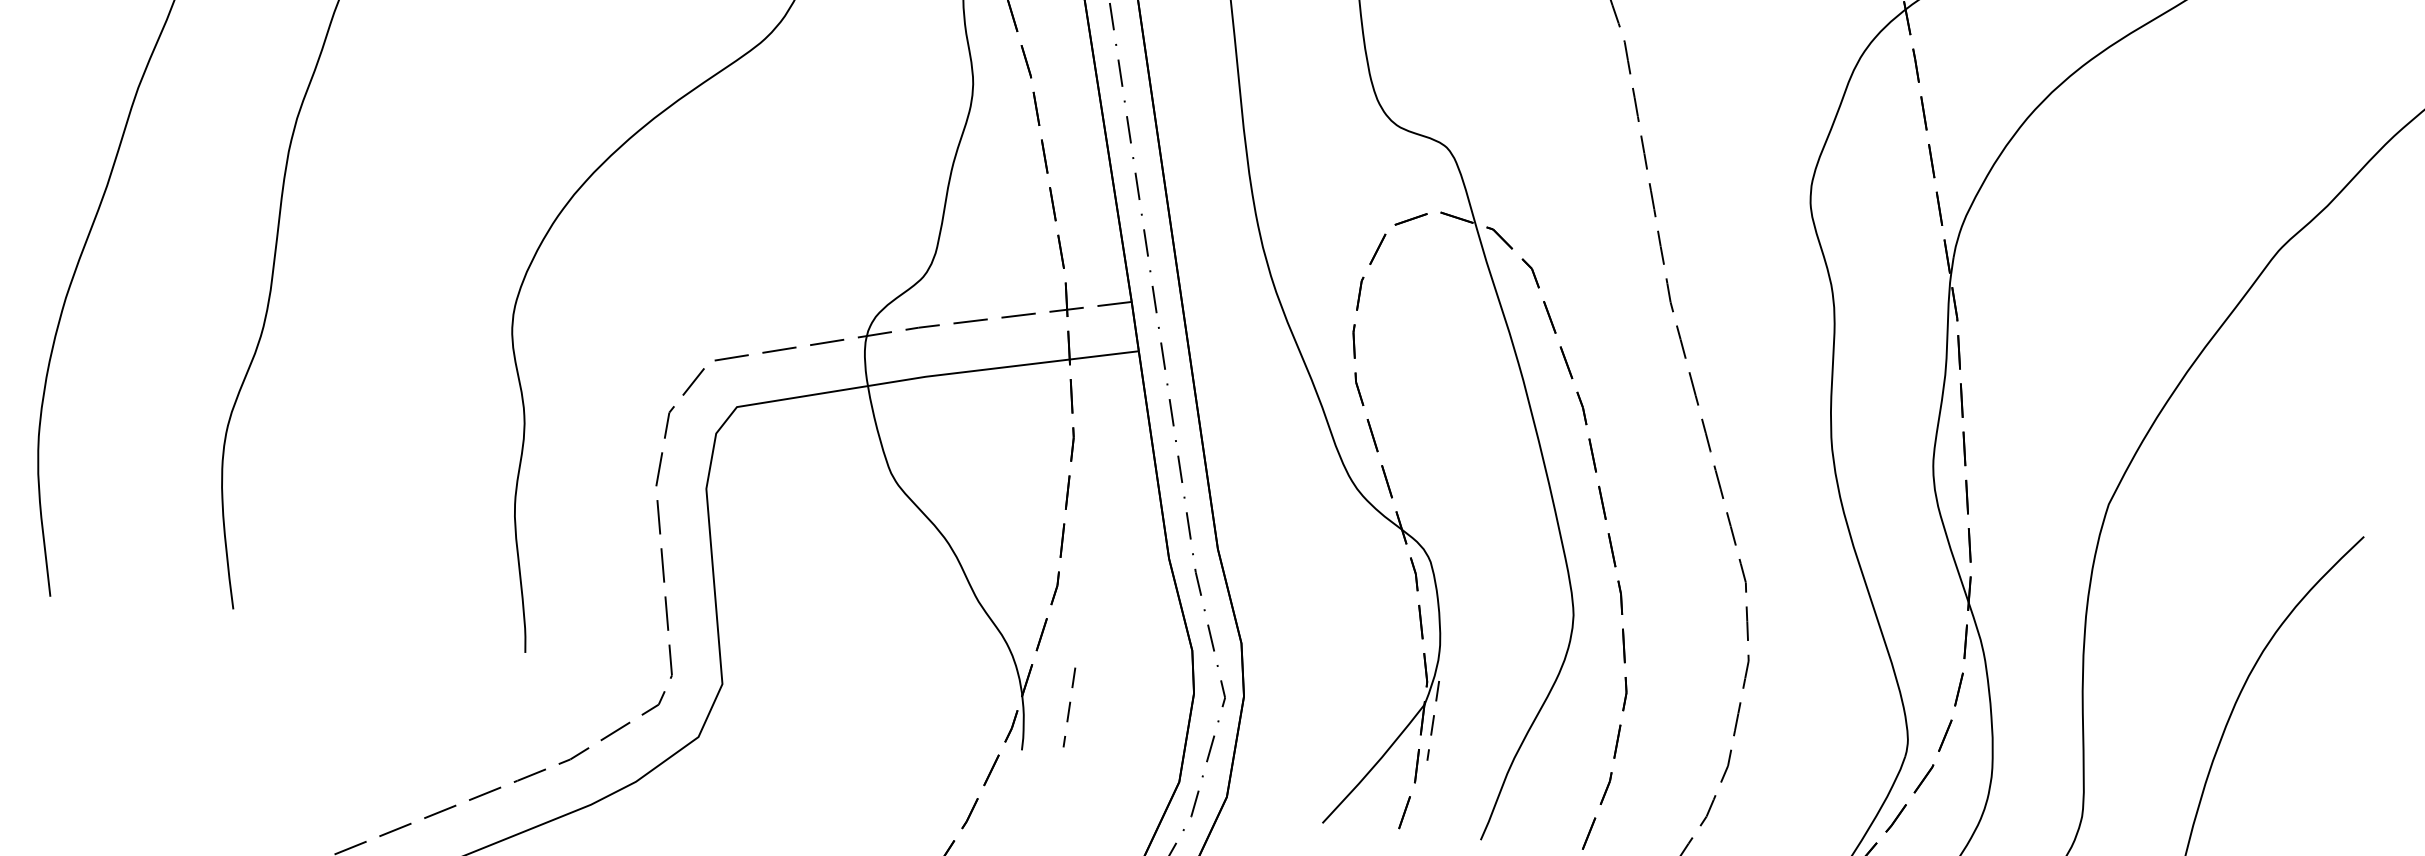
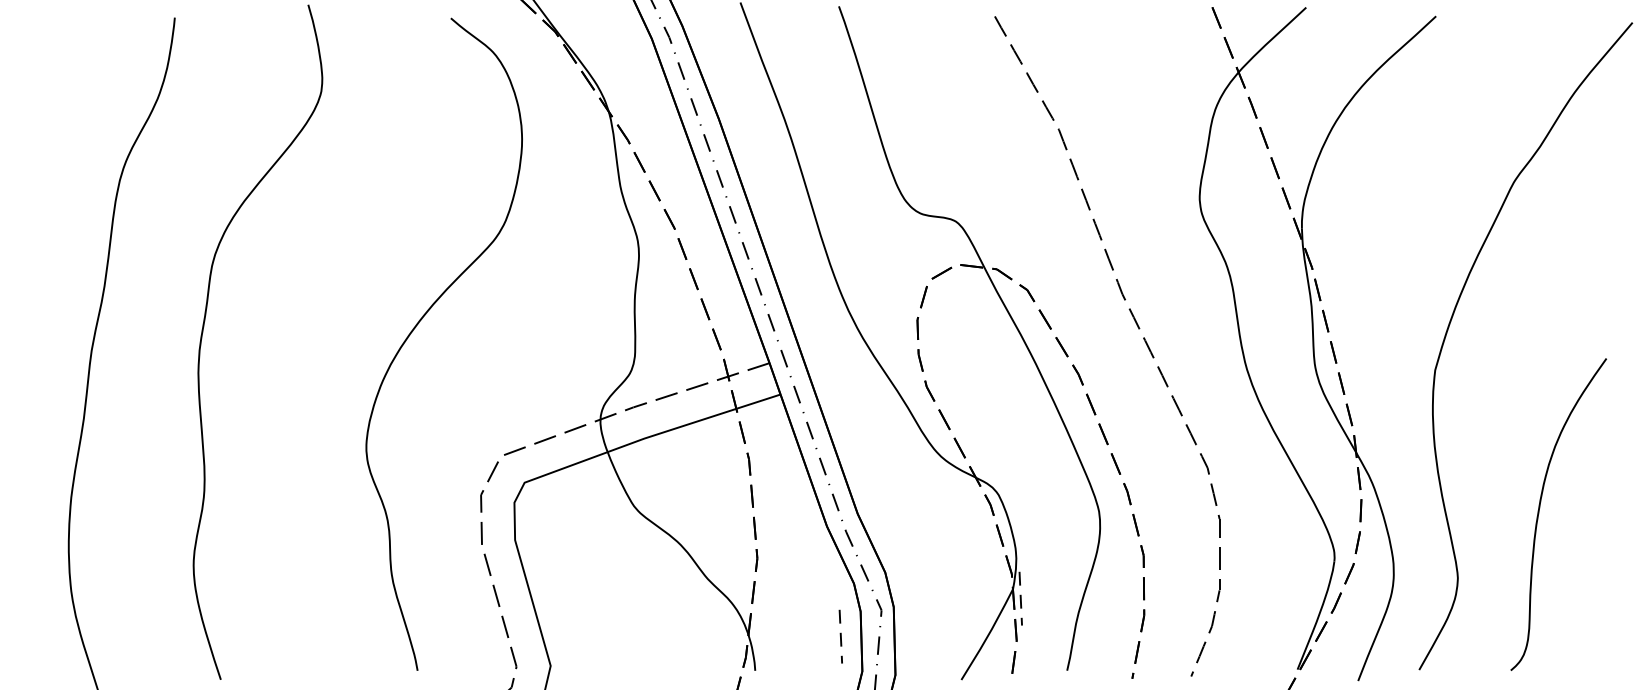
line: (1068, 707) -> (840, 636), moved

